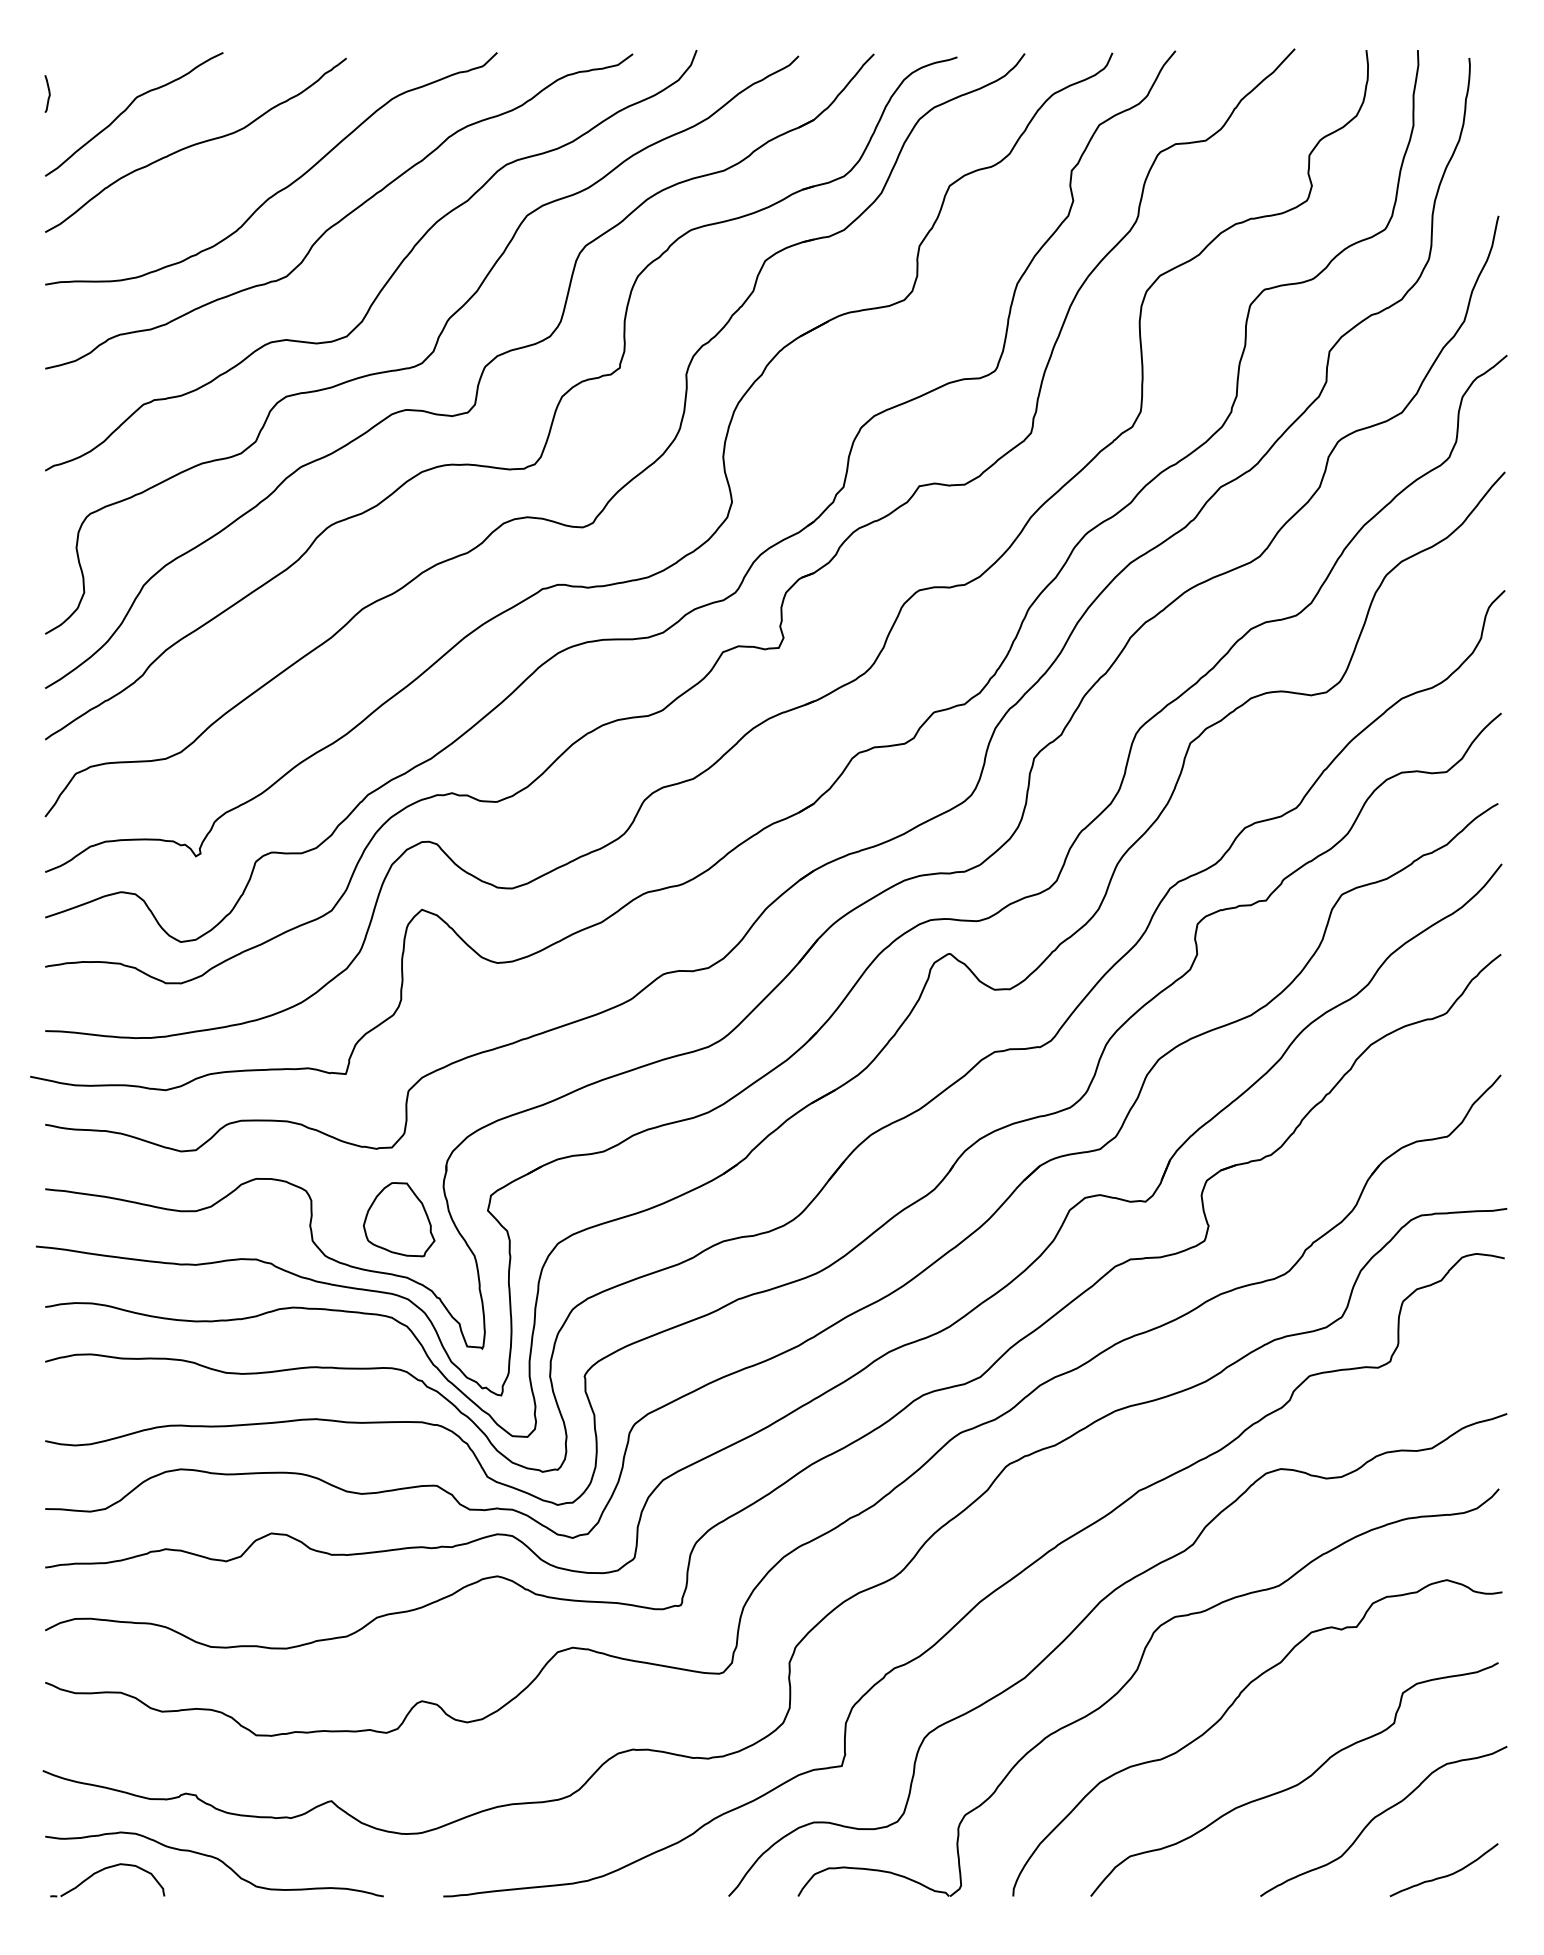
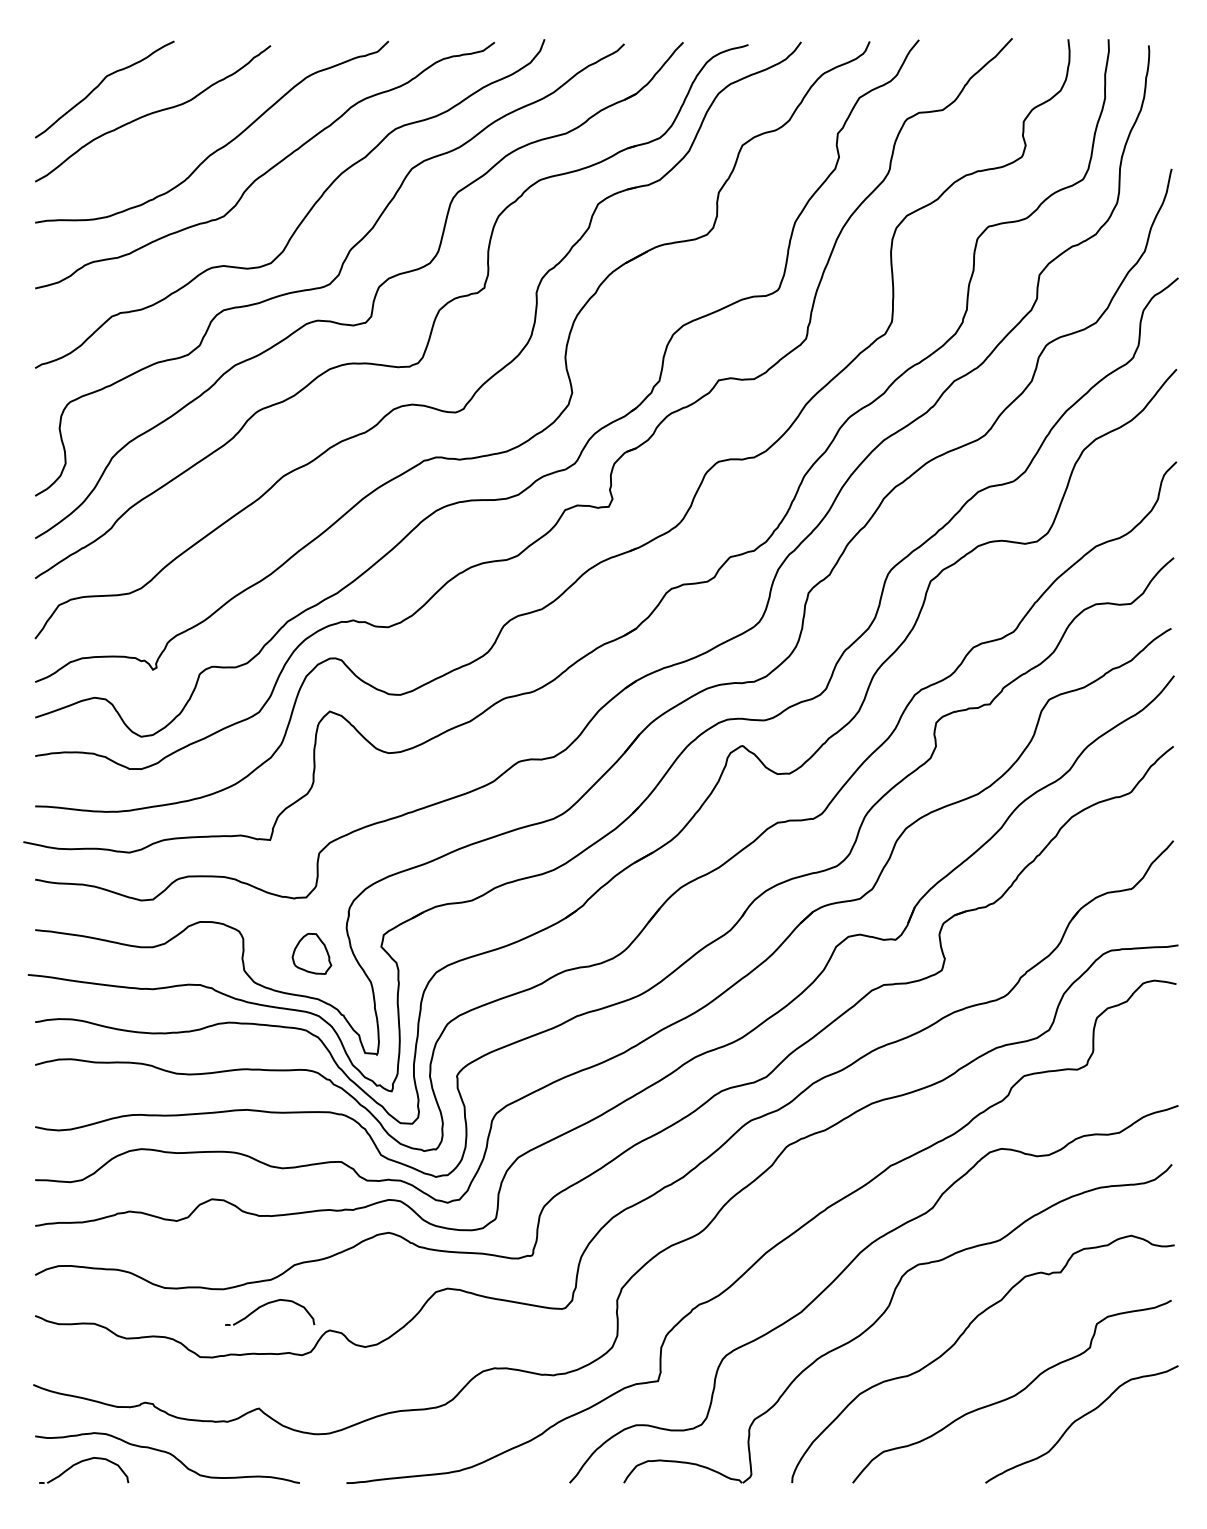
curve: (48, 93) -> (37, 73), removed
part: (398, 1219) -> (311, 953), size x0.7
part: (342, 1668) -> (267, 1304), added
curve: (1444, 1875) -> (1129, 1466), removed

